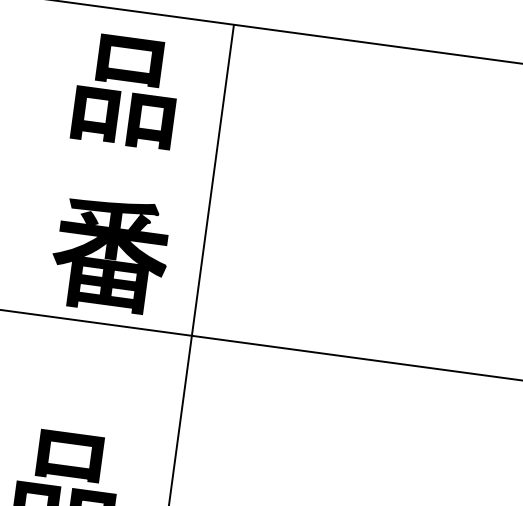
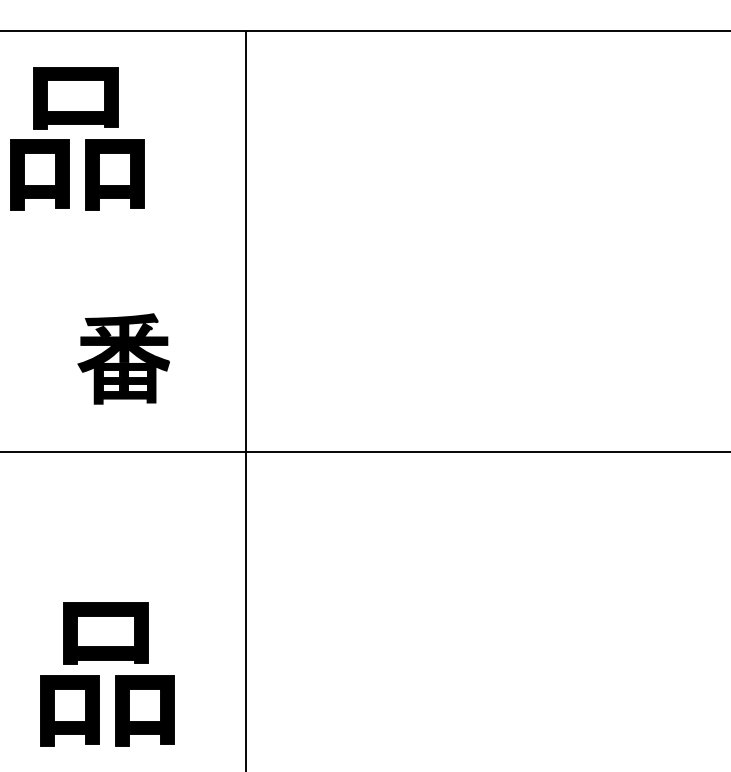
part: (121, 91) -> (69, 139), moved
part: (110, 254) -> (123, 358), size x0.6

